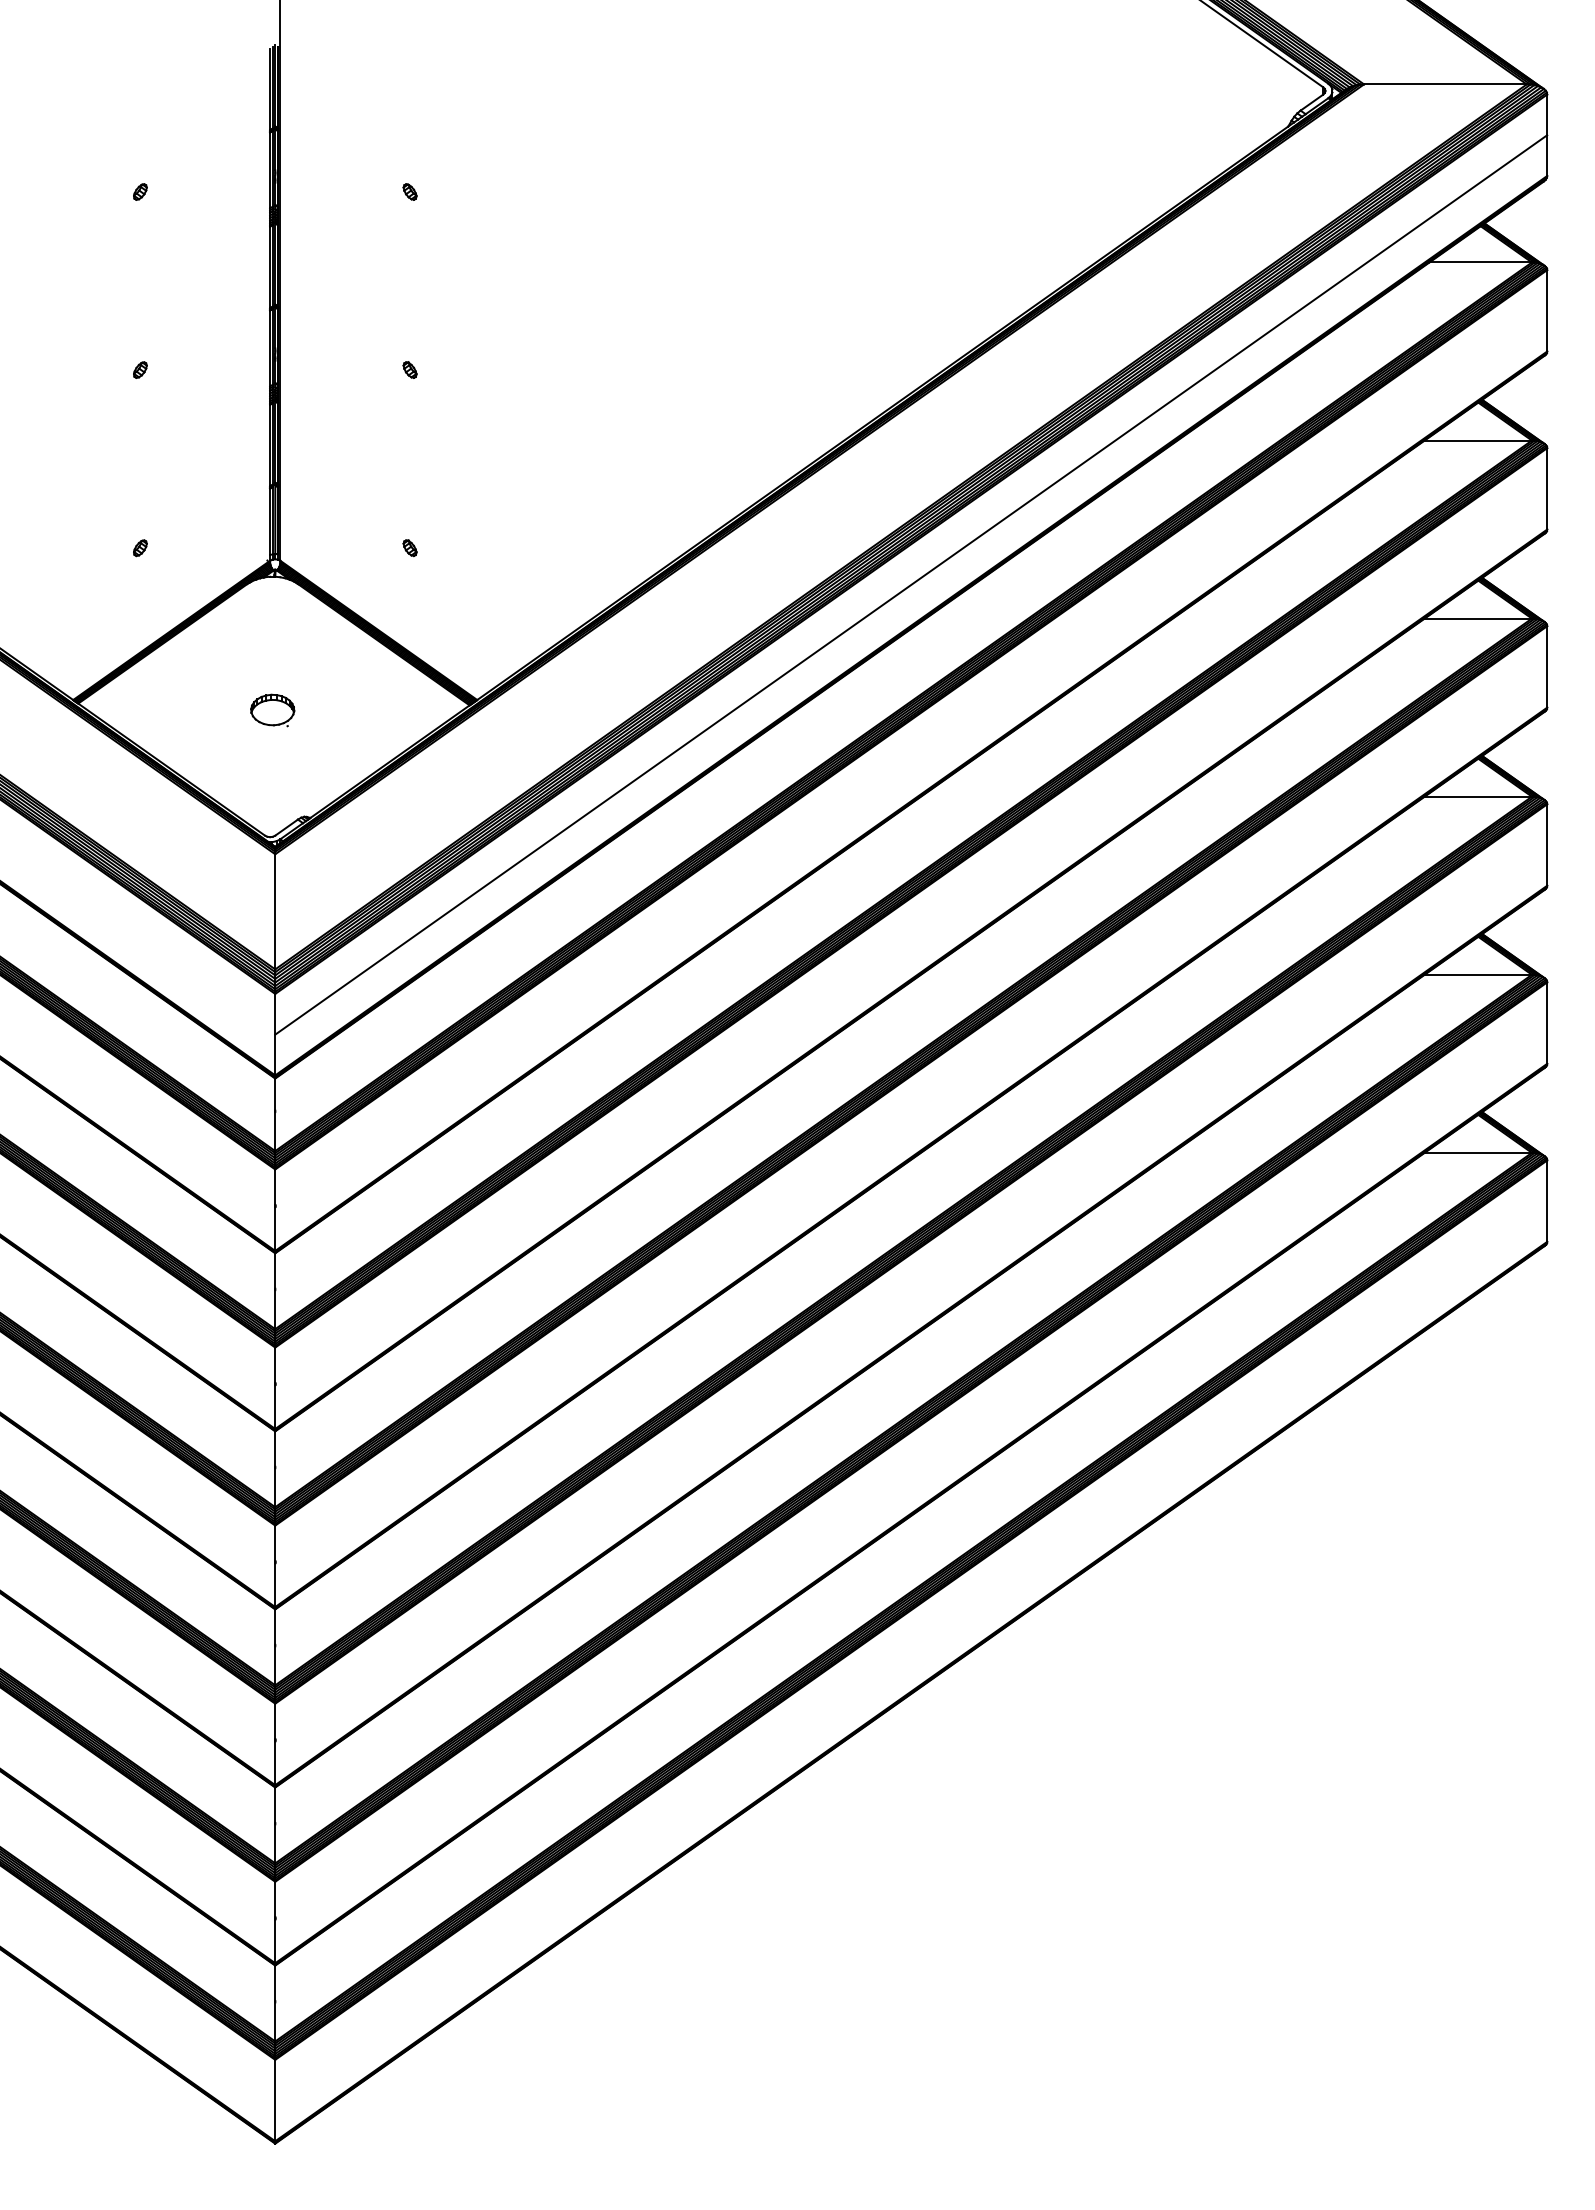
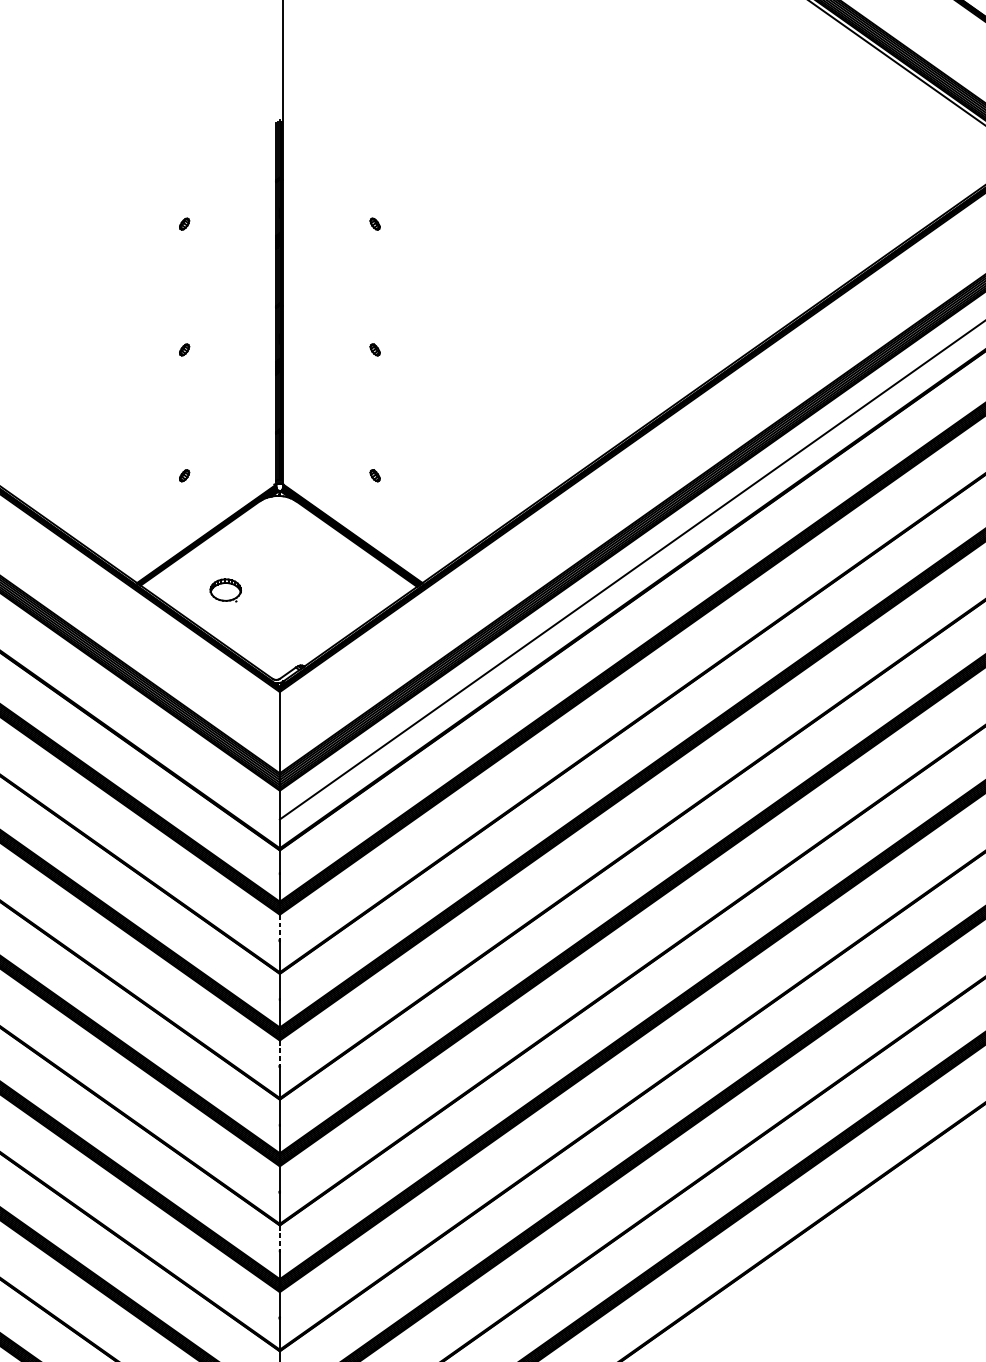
part: (272, 710) -> (225, 590), moved
line: (275, 1187) -> (280, 927), solid -> dashed
line: (275, 1365) -> (280, 1053), solid -> dashed
line: (275, 1627) -> (280, 1238), solid -> dashed

